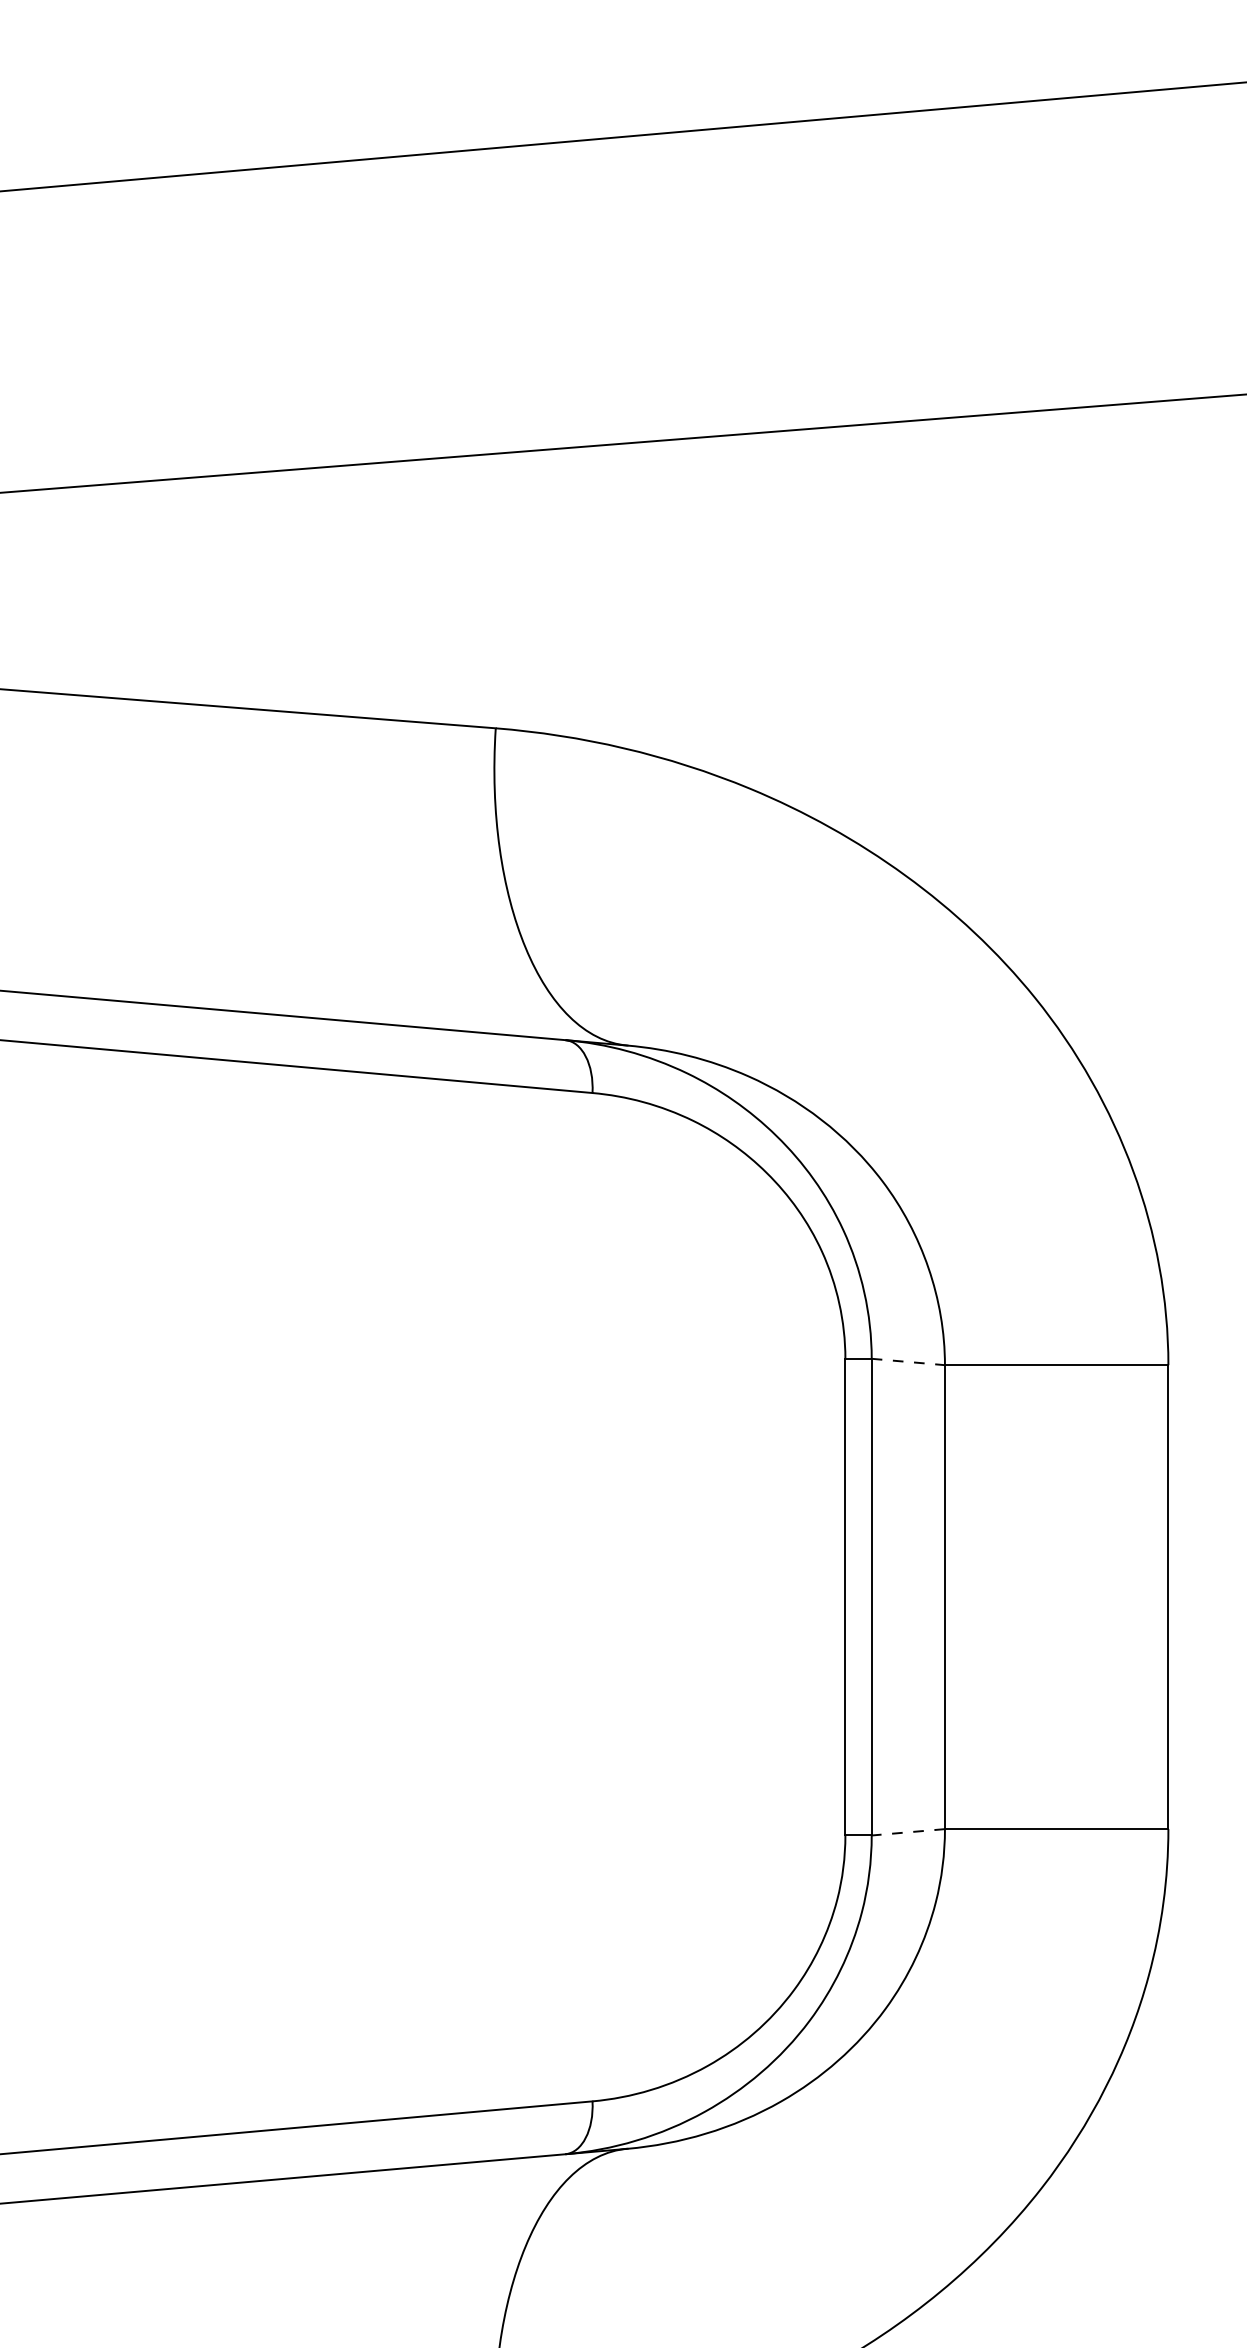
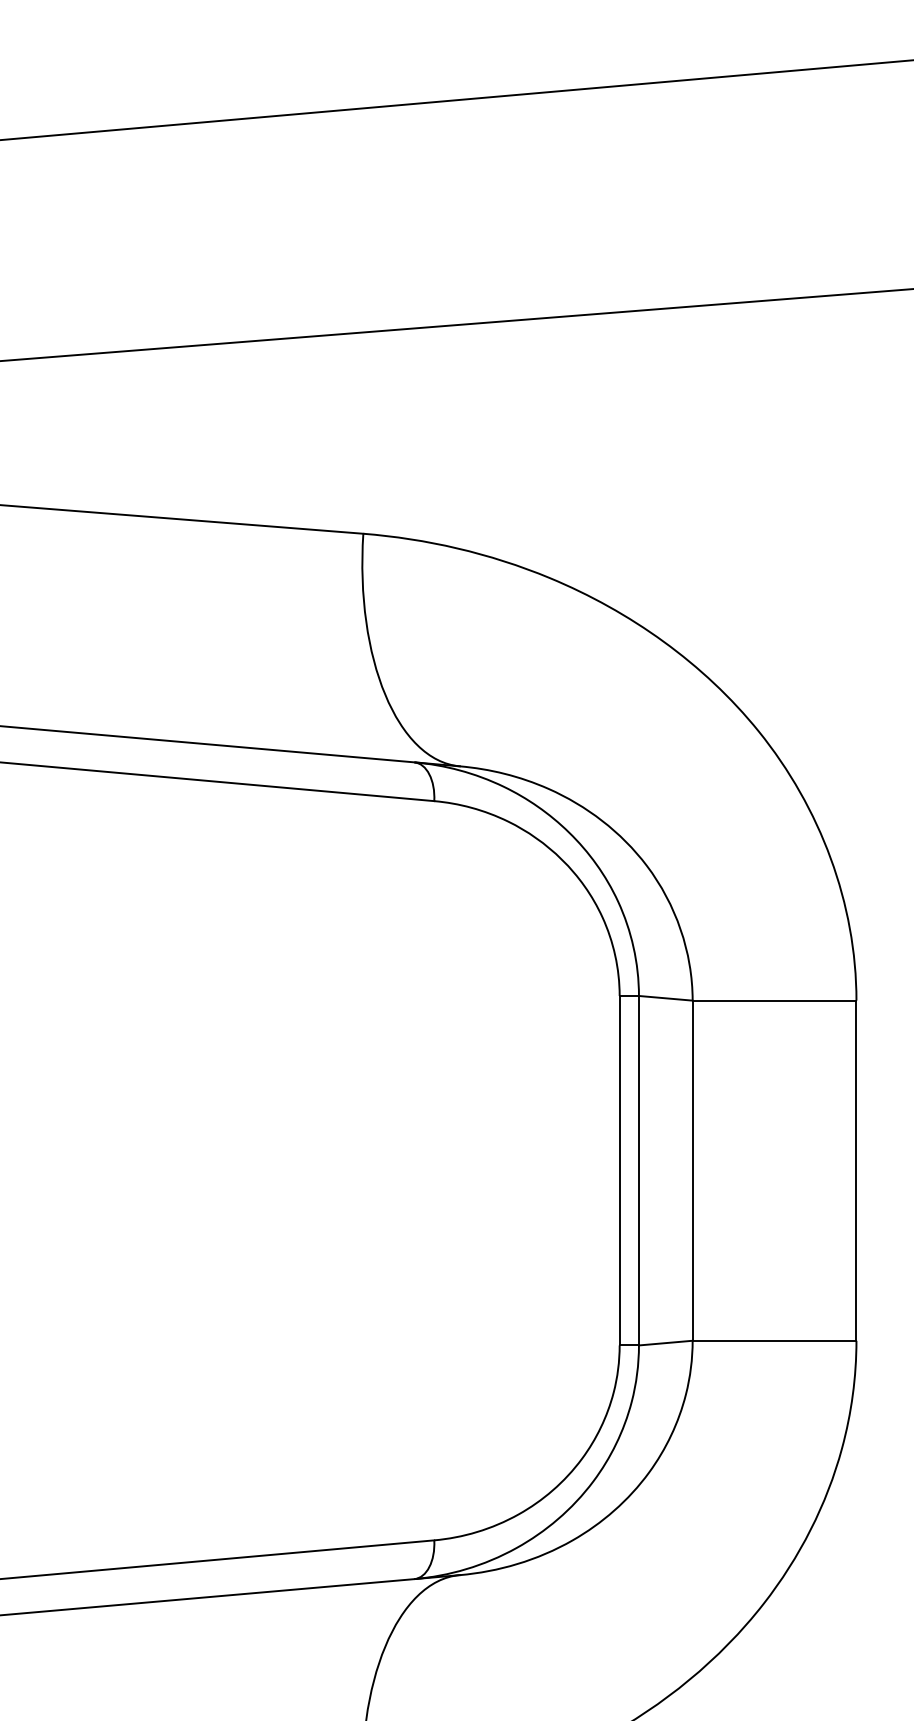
line: (908, 1361) -> (665, 997), dashed -> solid
line: (908, 1832) -> (665, 1343), dashed -> solid

